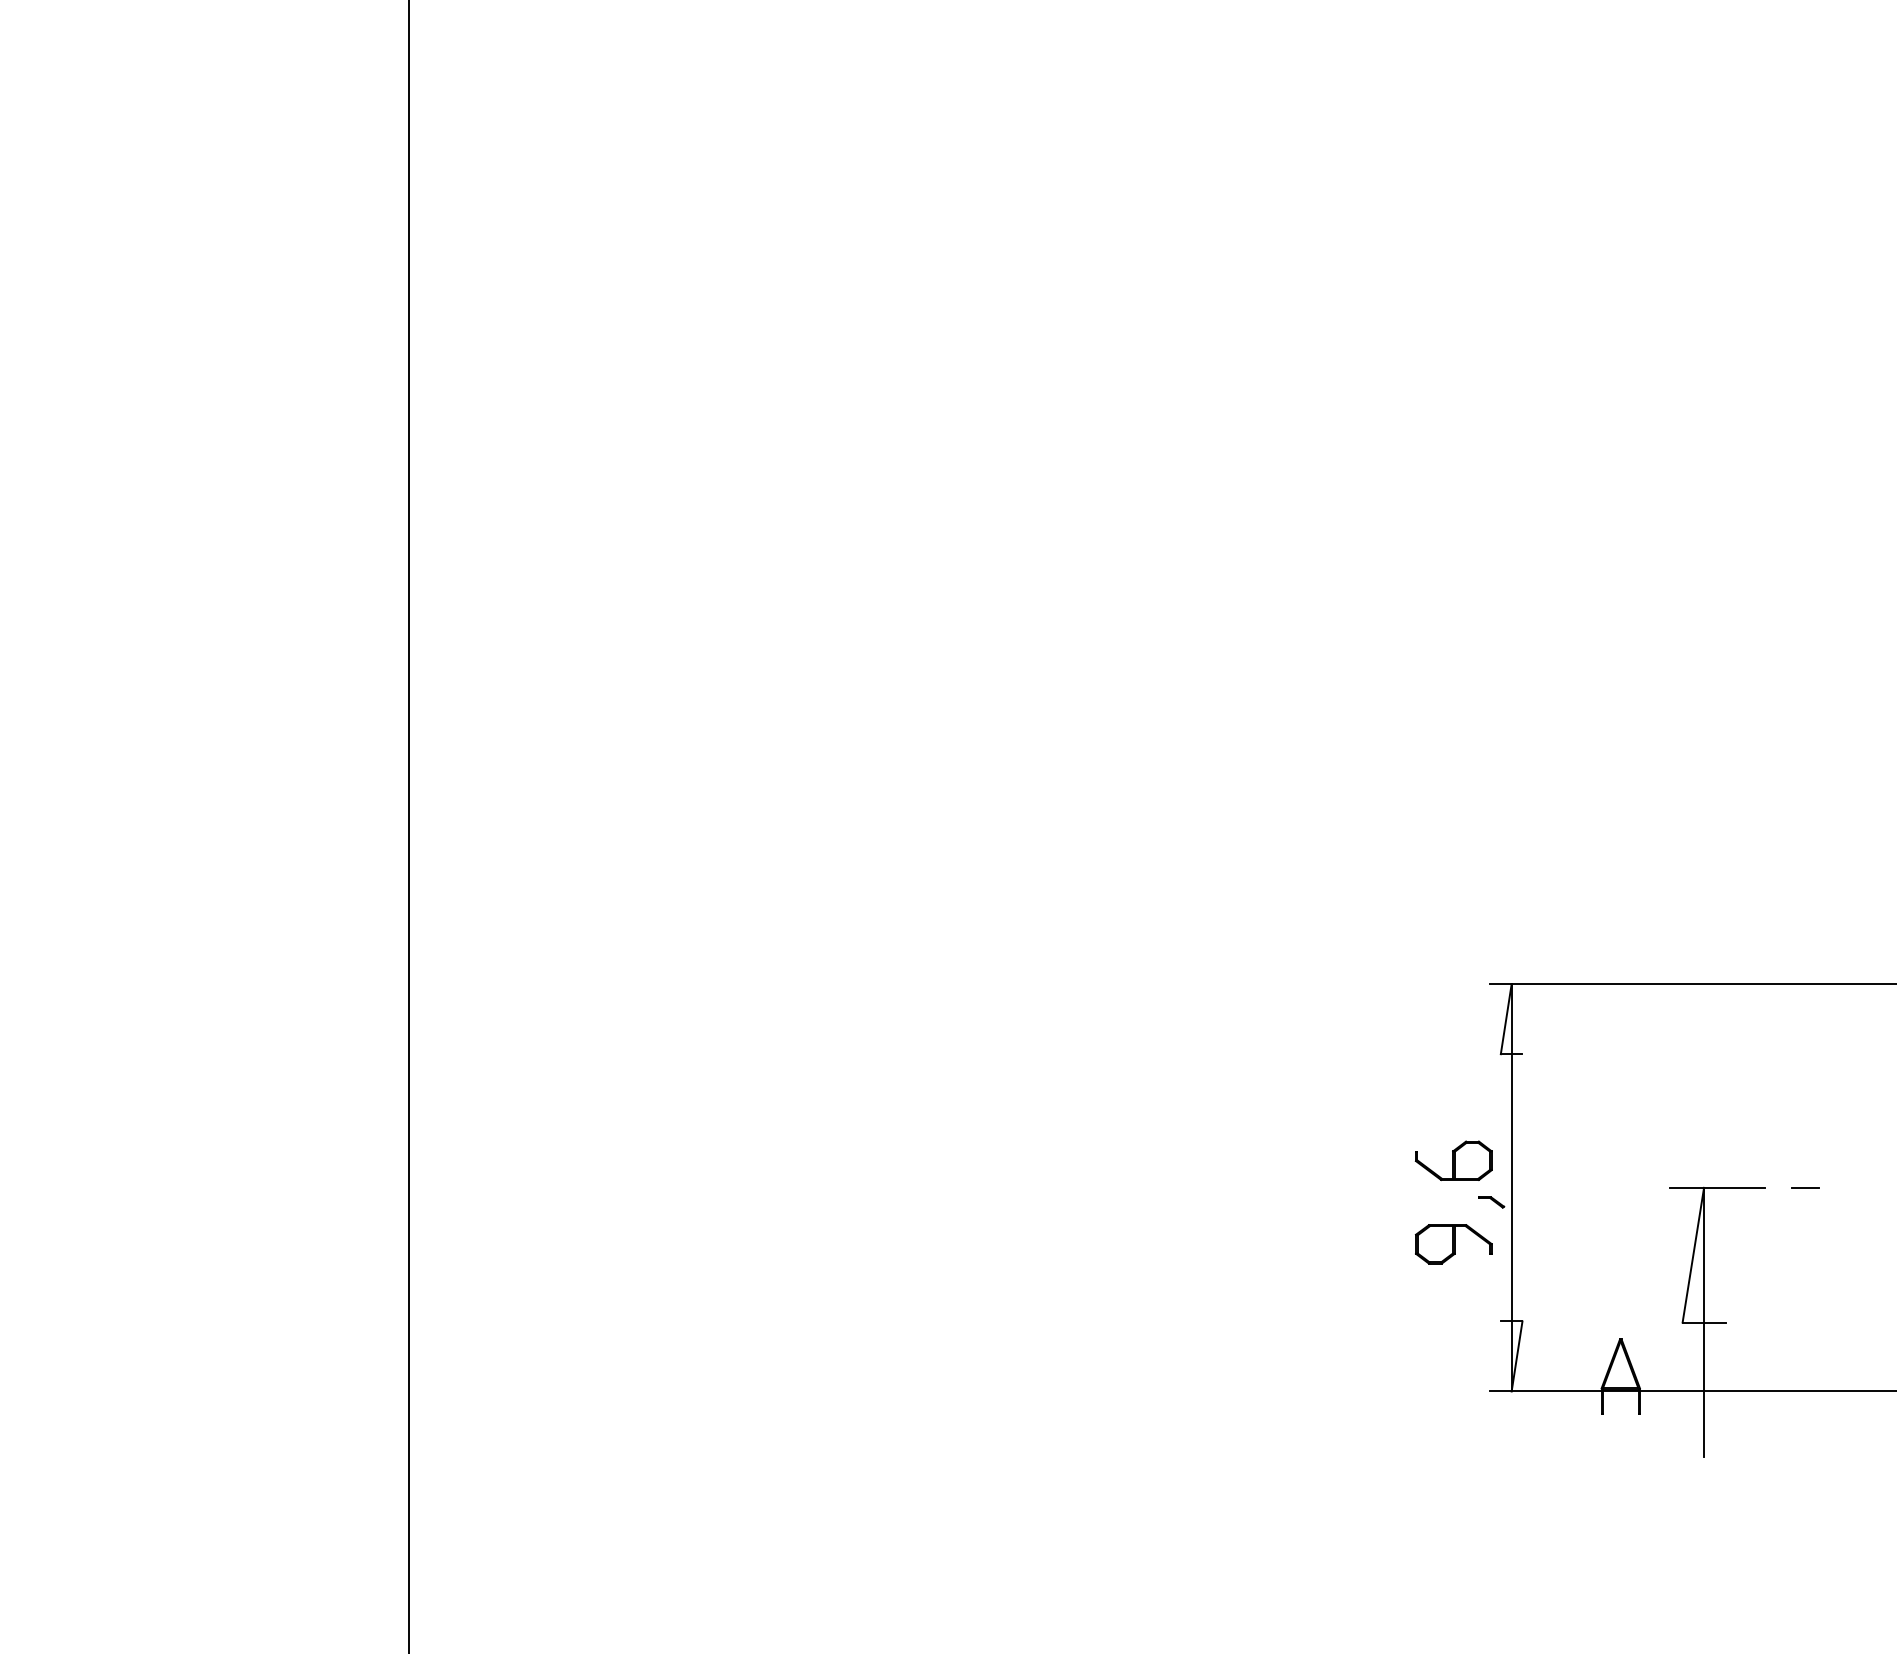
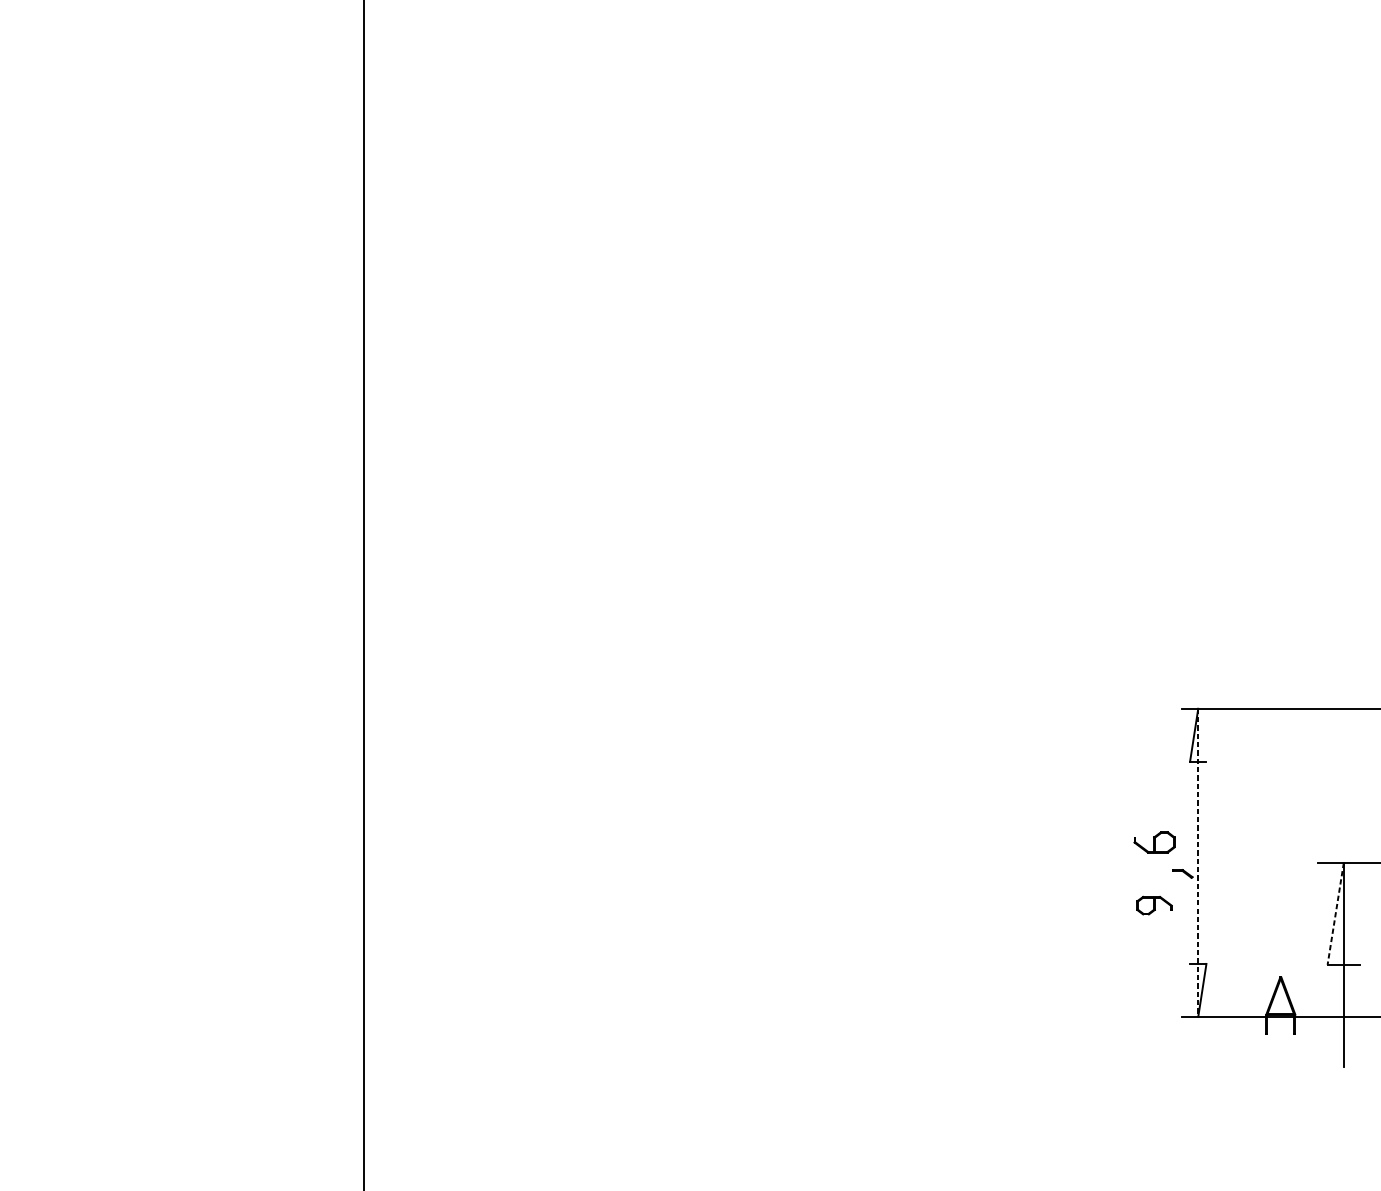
part: (1453, 1160) -> (1154, 842), size x0.7
line: (1511, 1187) -> (1198, 862), solid -> dashed
part: (1453, 1244) -> (1154, 905), size x0.6
line: (1693, 1255) -> (1335, 914), solid -> dashed

